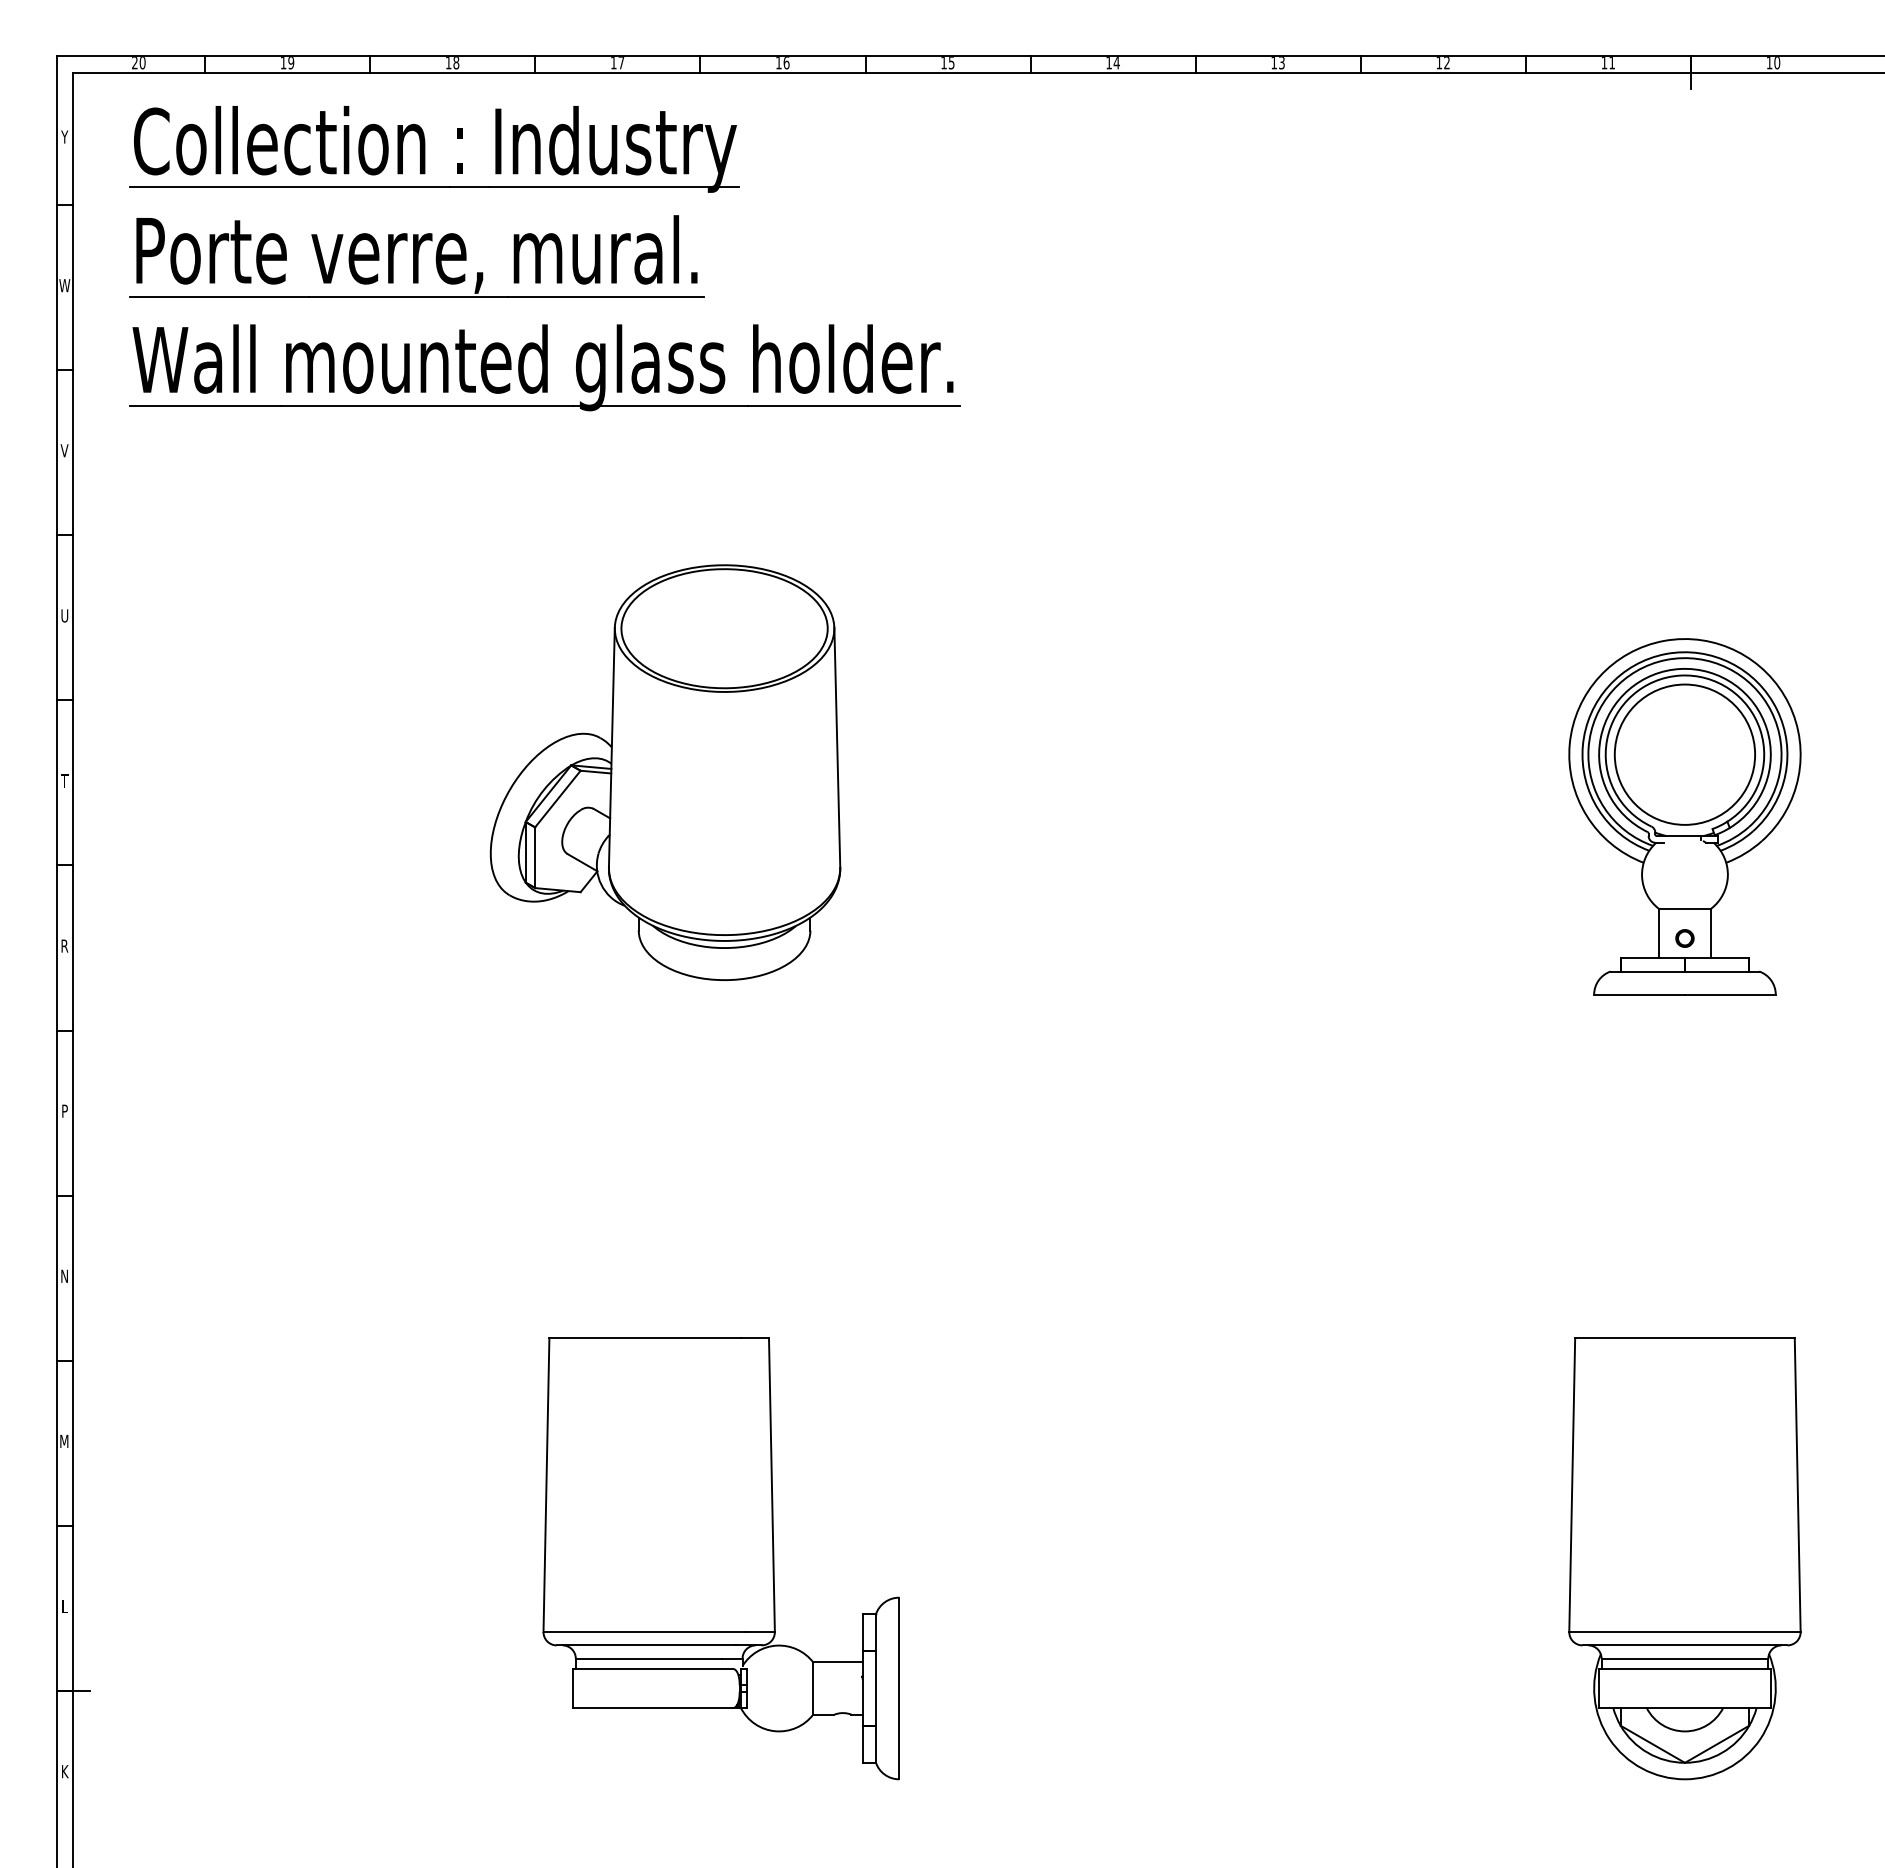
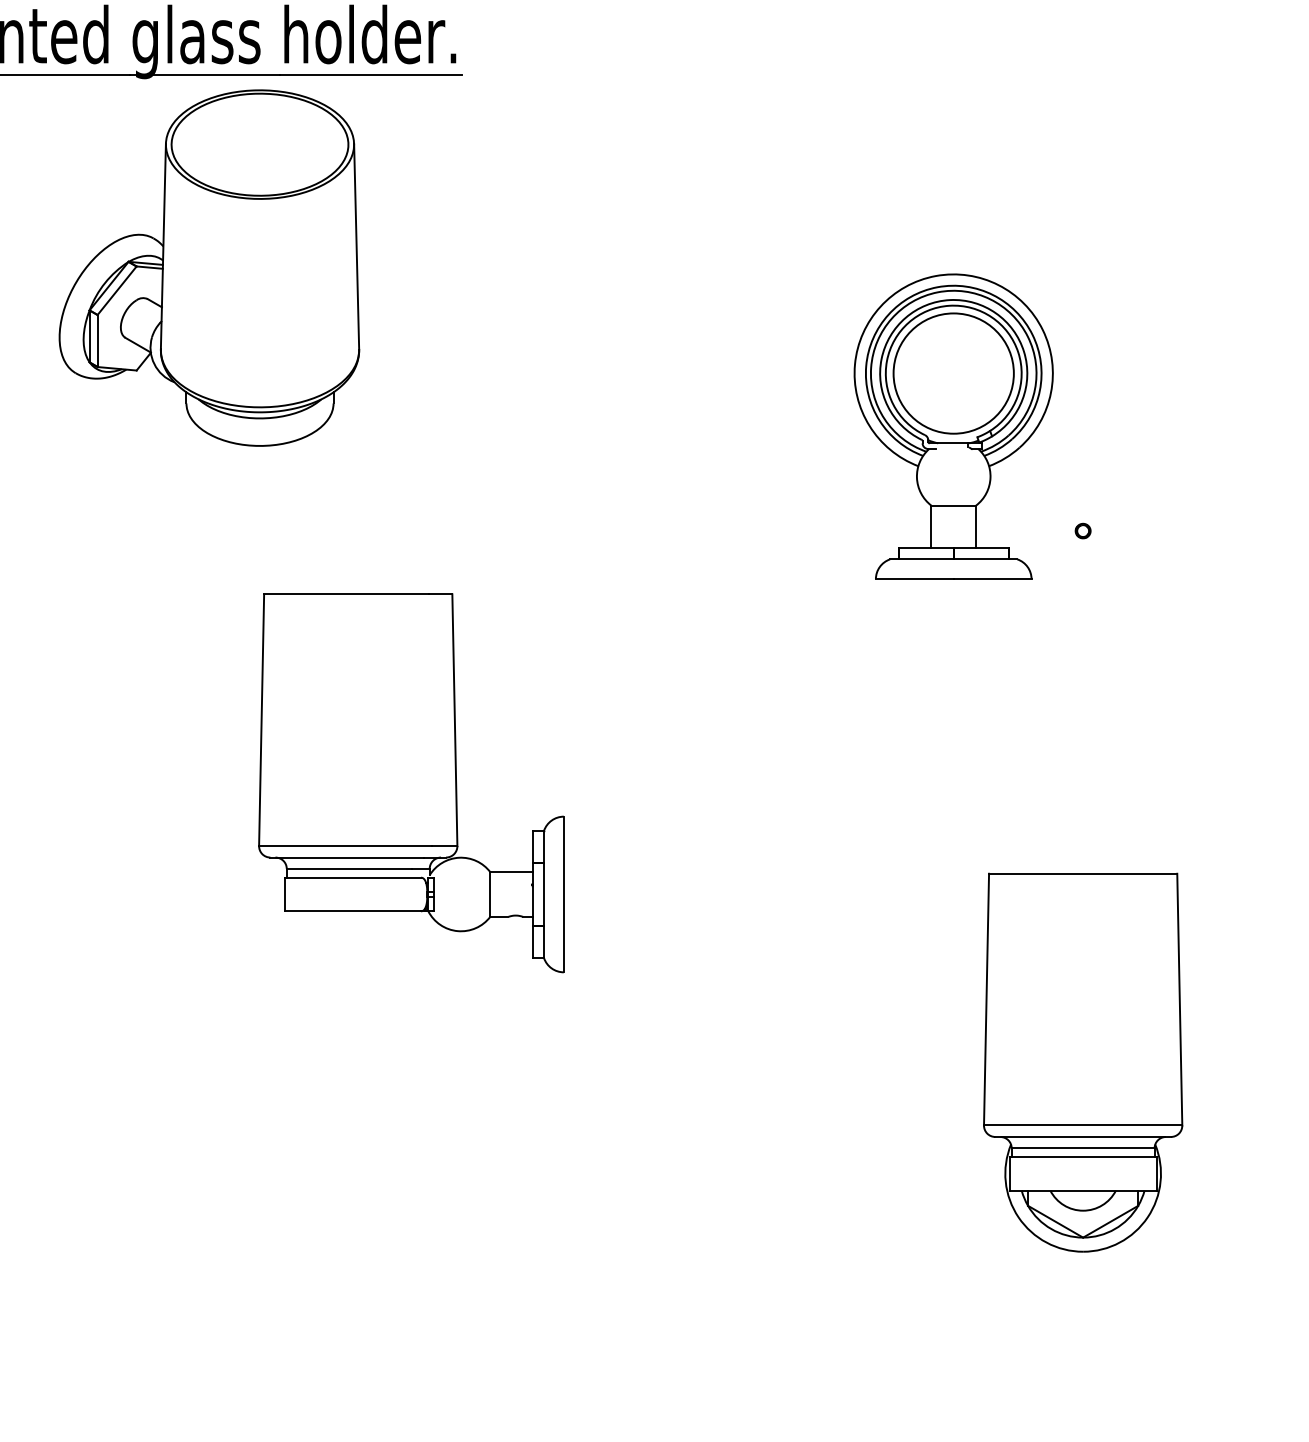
part: (665, 772) -> (209, 267), moved
part: (1684, 816) -> (953, 426), moved
part: (720, 1558) -> (410, 783), moved

